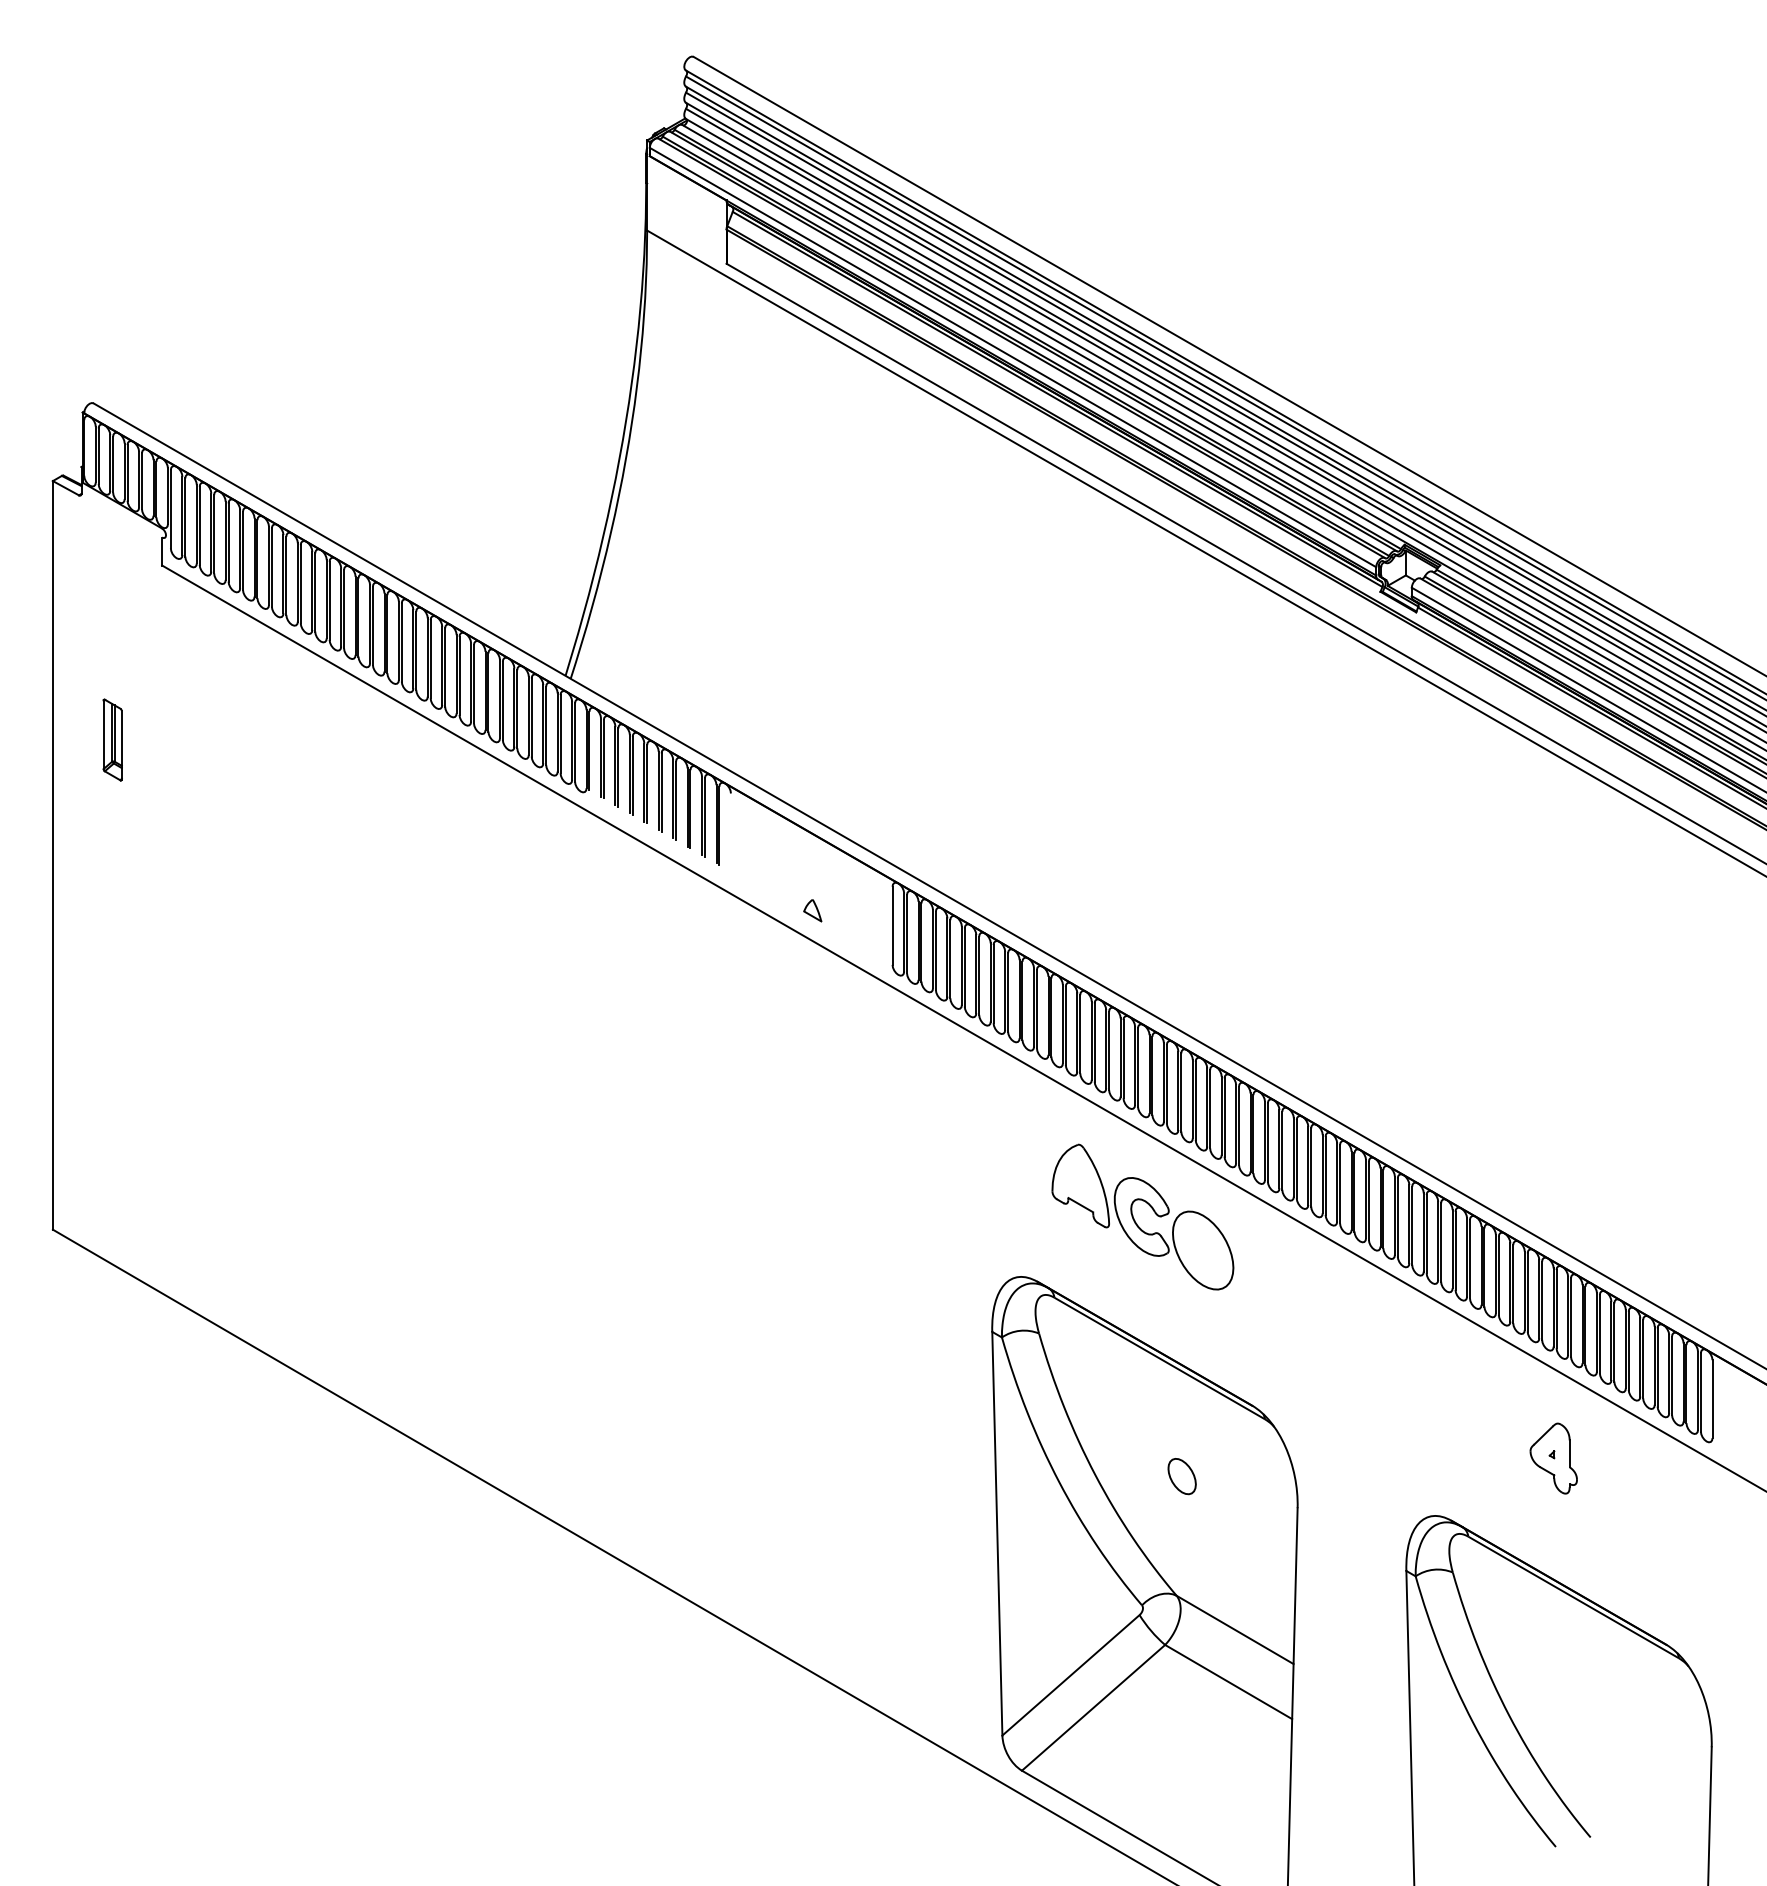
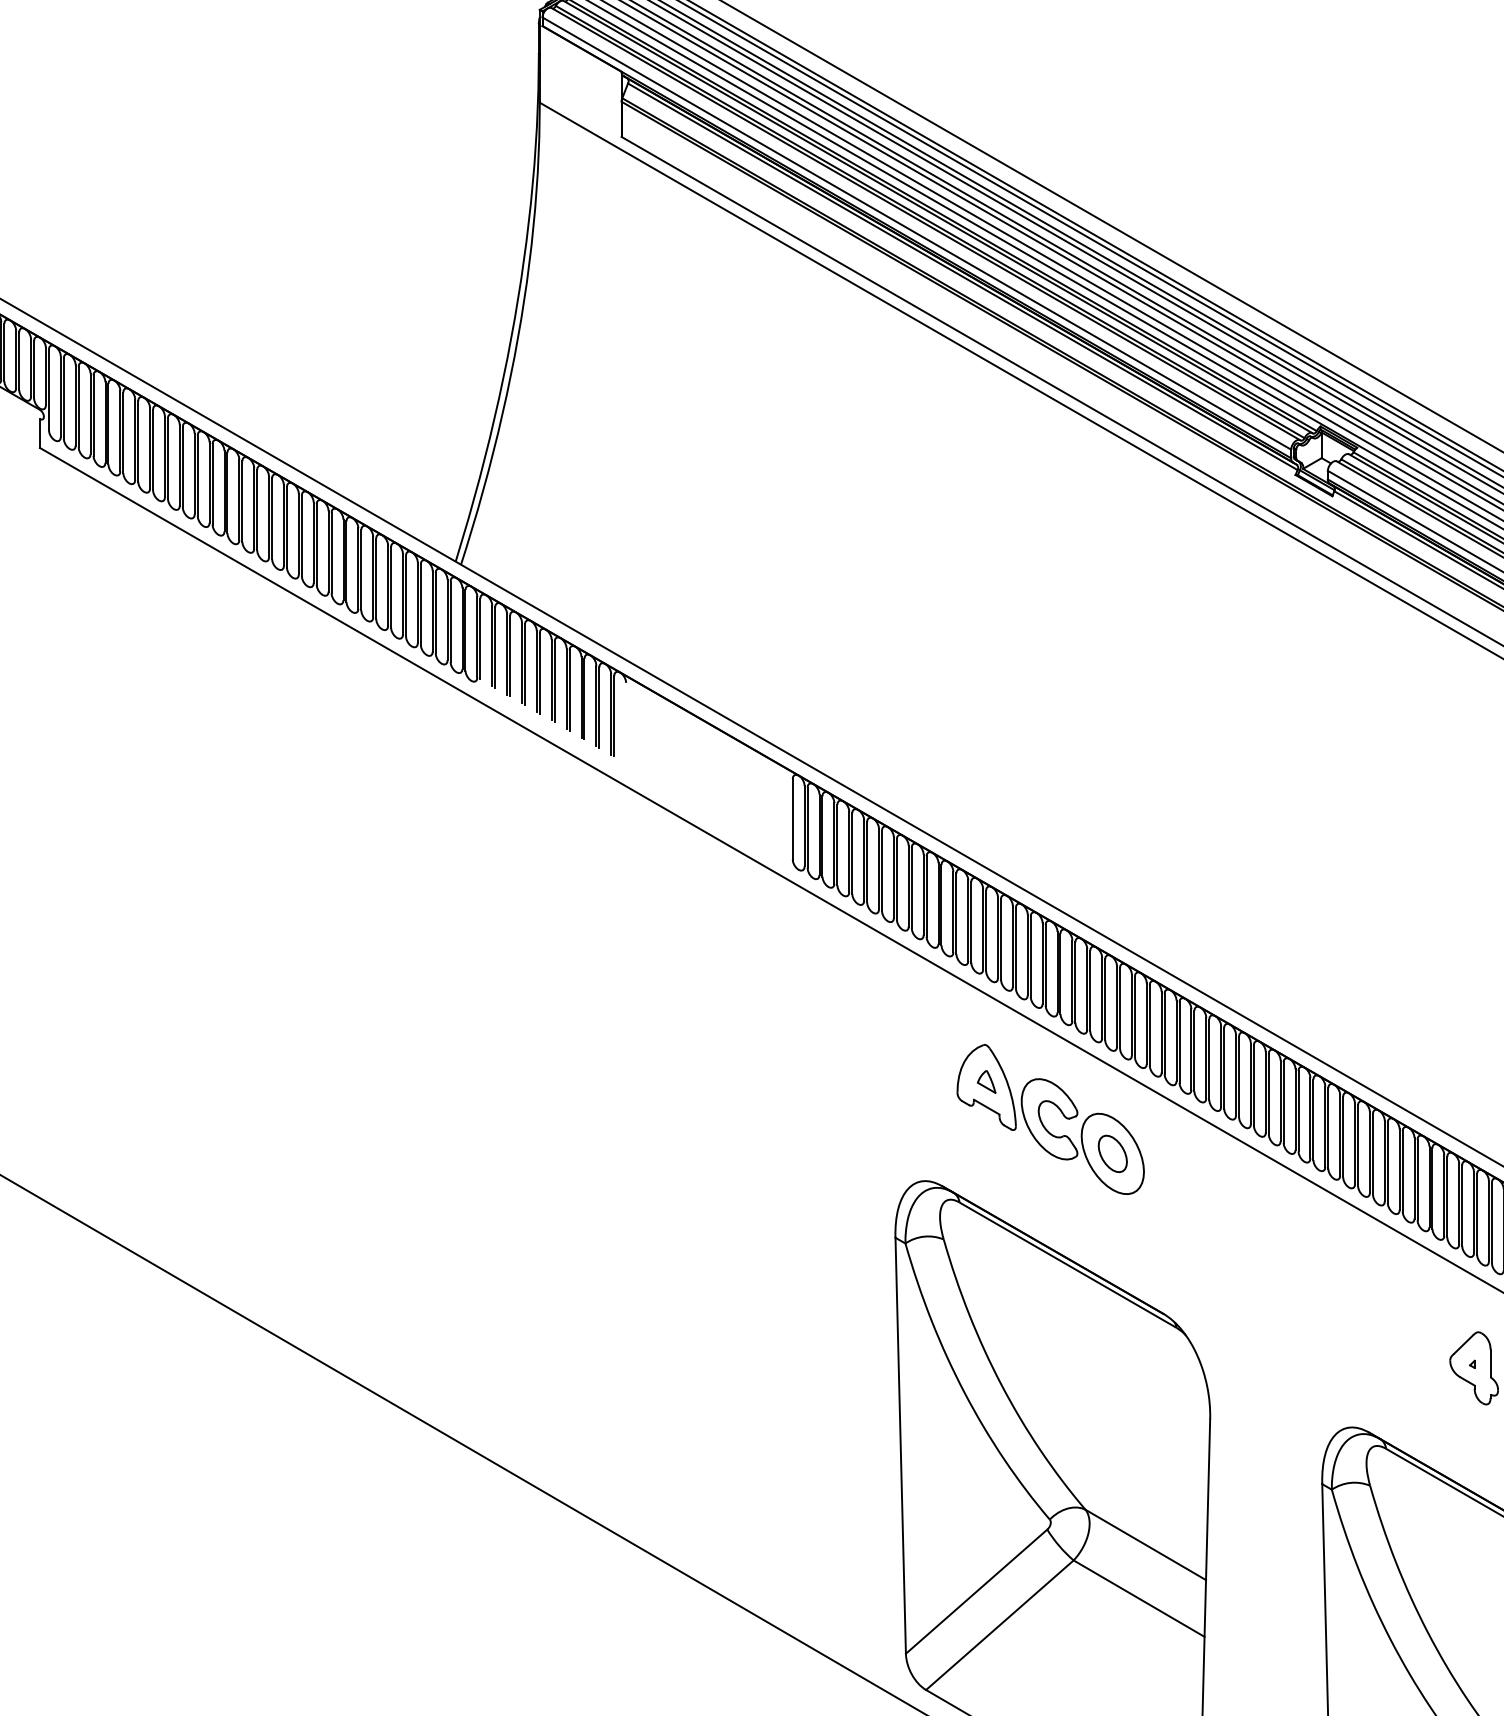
part: (812, 910) -> (986, 1081), moved
part: (1181, 1476) -> (1112, 1153), moved

